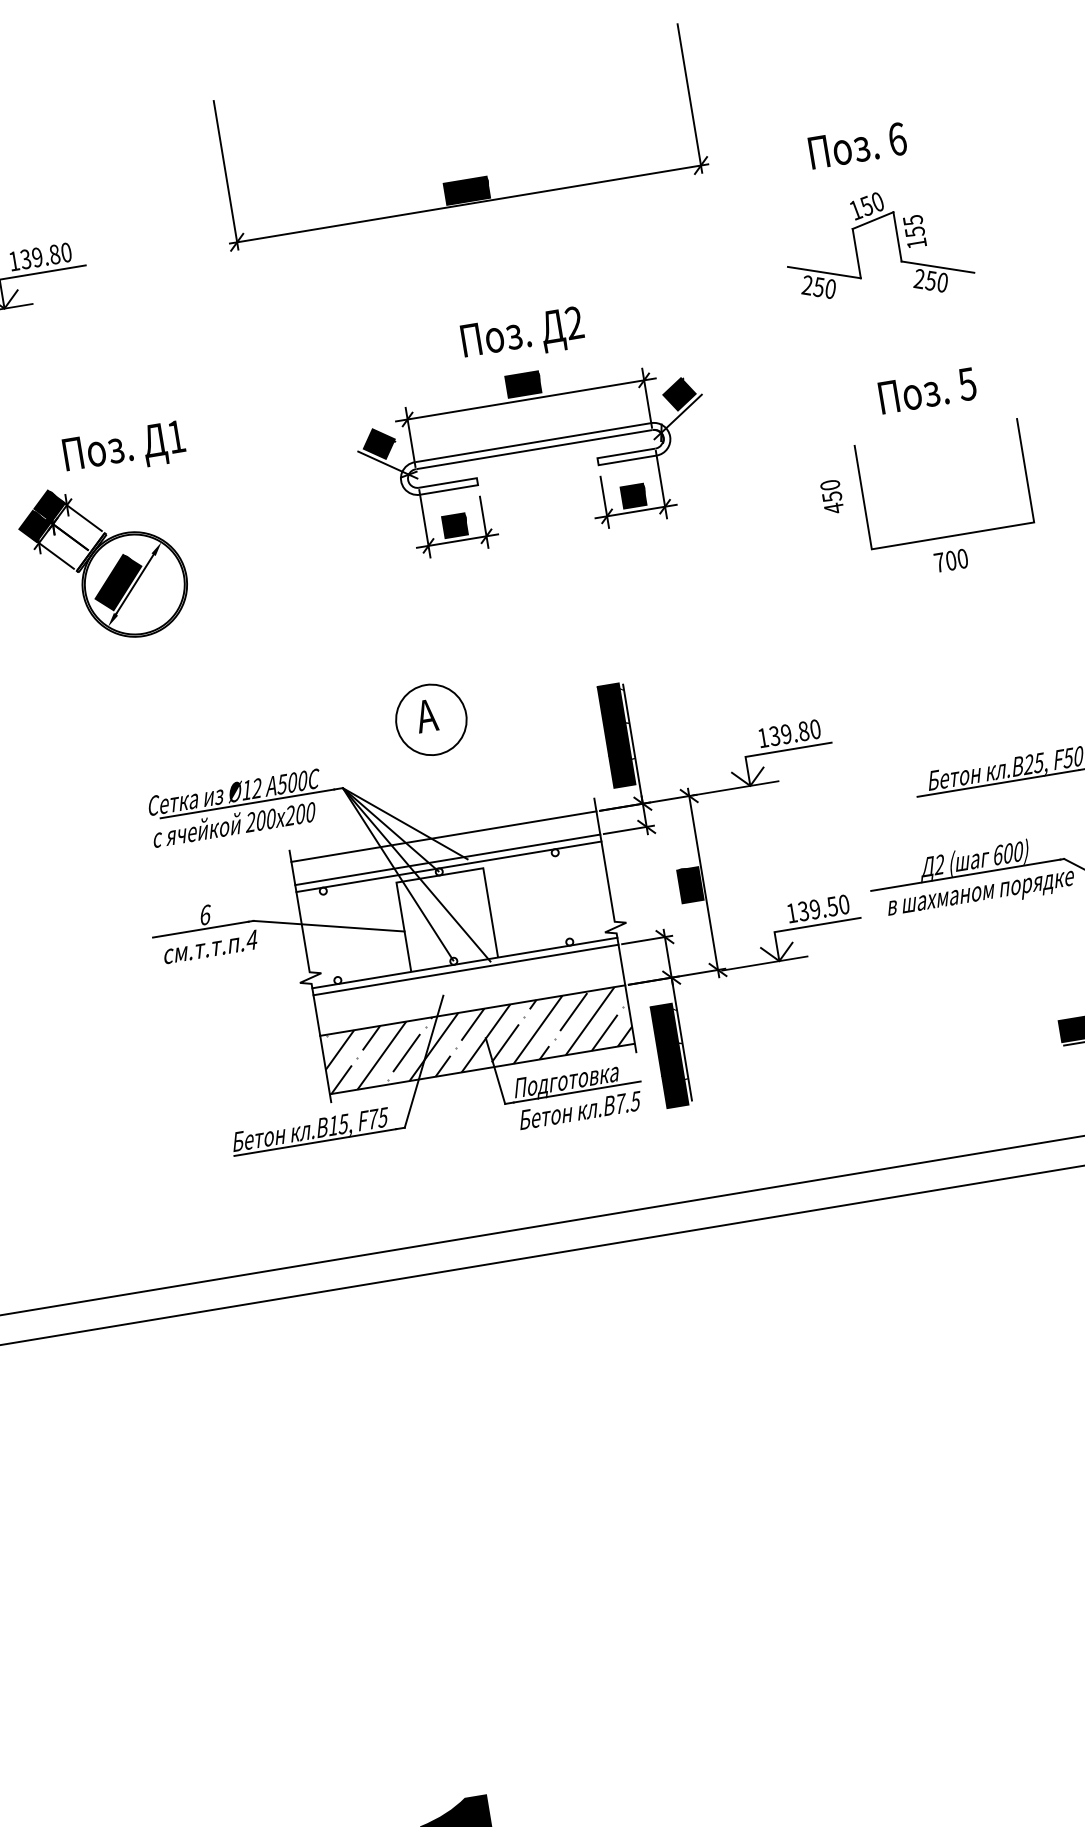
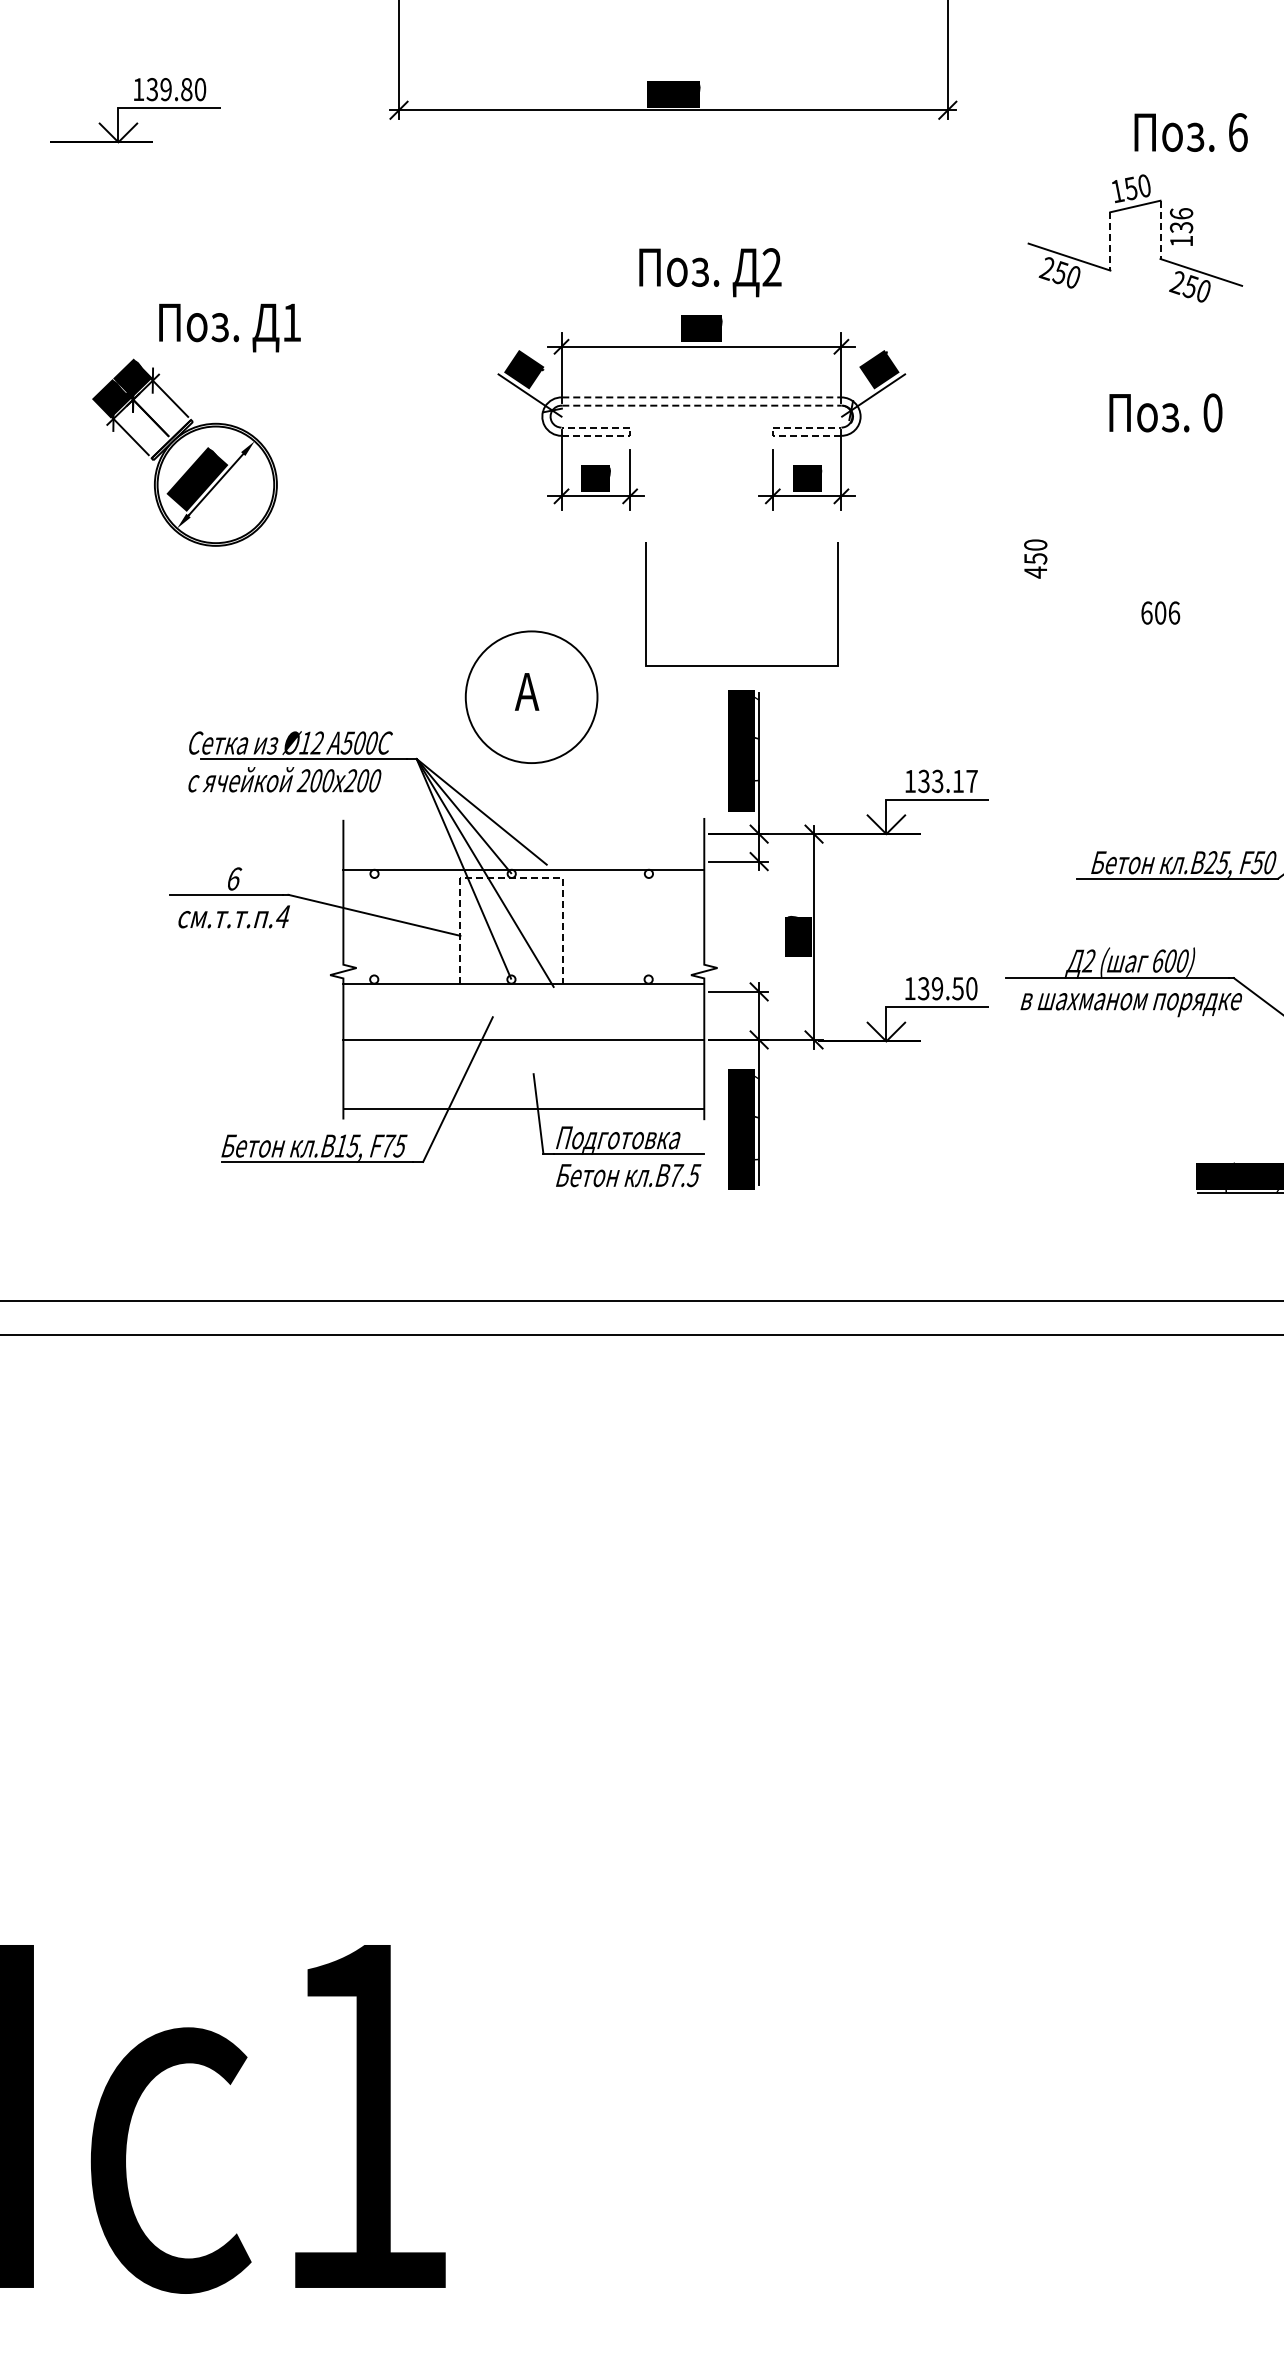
text: (857, 145) -> (1190, 132), moved
text: (913, 225) -> (1181, 220), 155 -> 136
line: (897, 237) -> (1160, 230), solid -> dashed
line: (856, 253) -> (1110, 241), solid -> dashed
text: (967, 383) -> (1212, 412), 5 -> 0
line: (533, 442) -> (701, 397), solid -> dashed
line: (534, 449) -> (701, 405), solid -> dashed
line: (597, 461) -> (772, 431), solid -> dashed
line: (477, 481) -> (630, 431), solid -> dashed
text: (831, 496) -> (1035, 558), moved
line: (952, 535) -> (741, 665), moved
text: (951, 560) -> (1160, 612), 700 -> 606
circle: (431, 720) -> (531, 697), size x1.6
text: (800, 731) -> (954, 781), 139.80 -> 133.17
line: (443, 837) -> (523, 834), removed
line: (447, 859) -> (523, 861), removed
line: (440, 875) -> (512, 878), solid -> dashed
line: (465, 969) -> (523, 991), removed
hatch: (477, 1039) -> (523, 1074), removed

